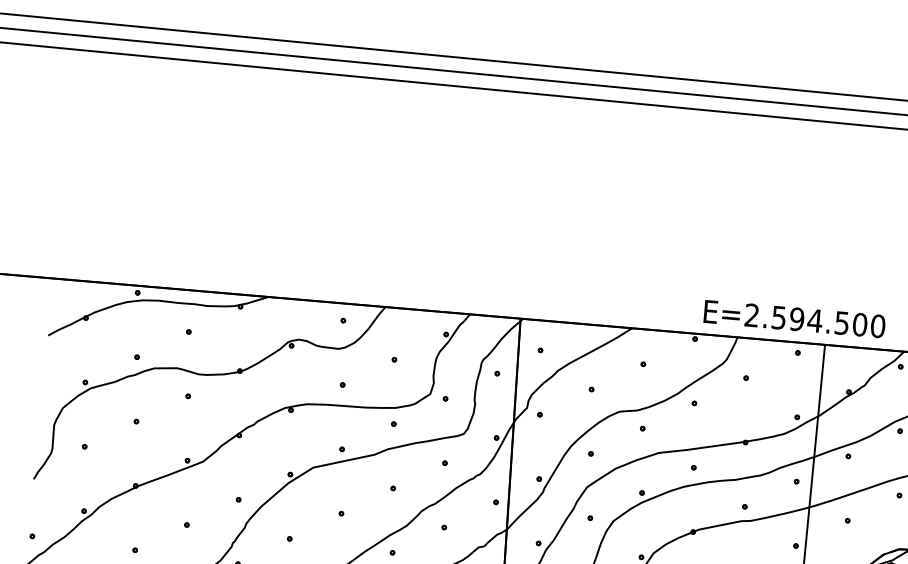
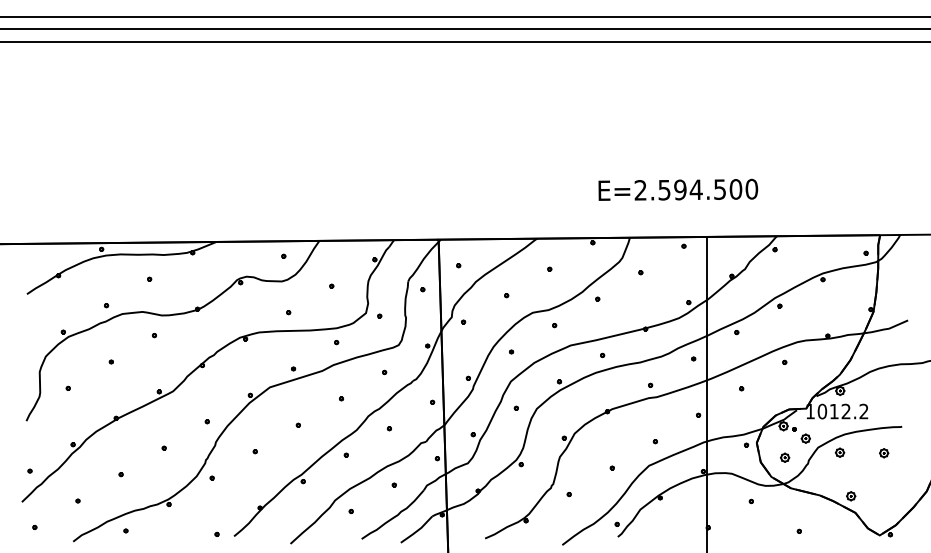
text: (794, 318) -> (678, 189), moved

